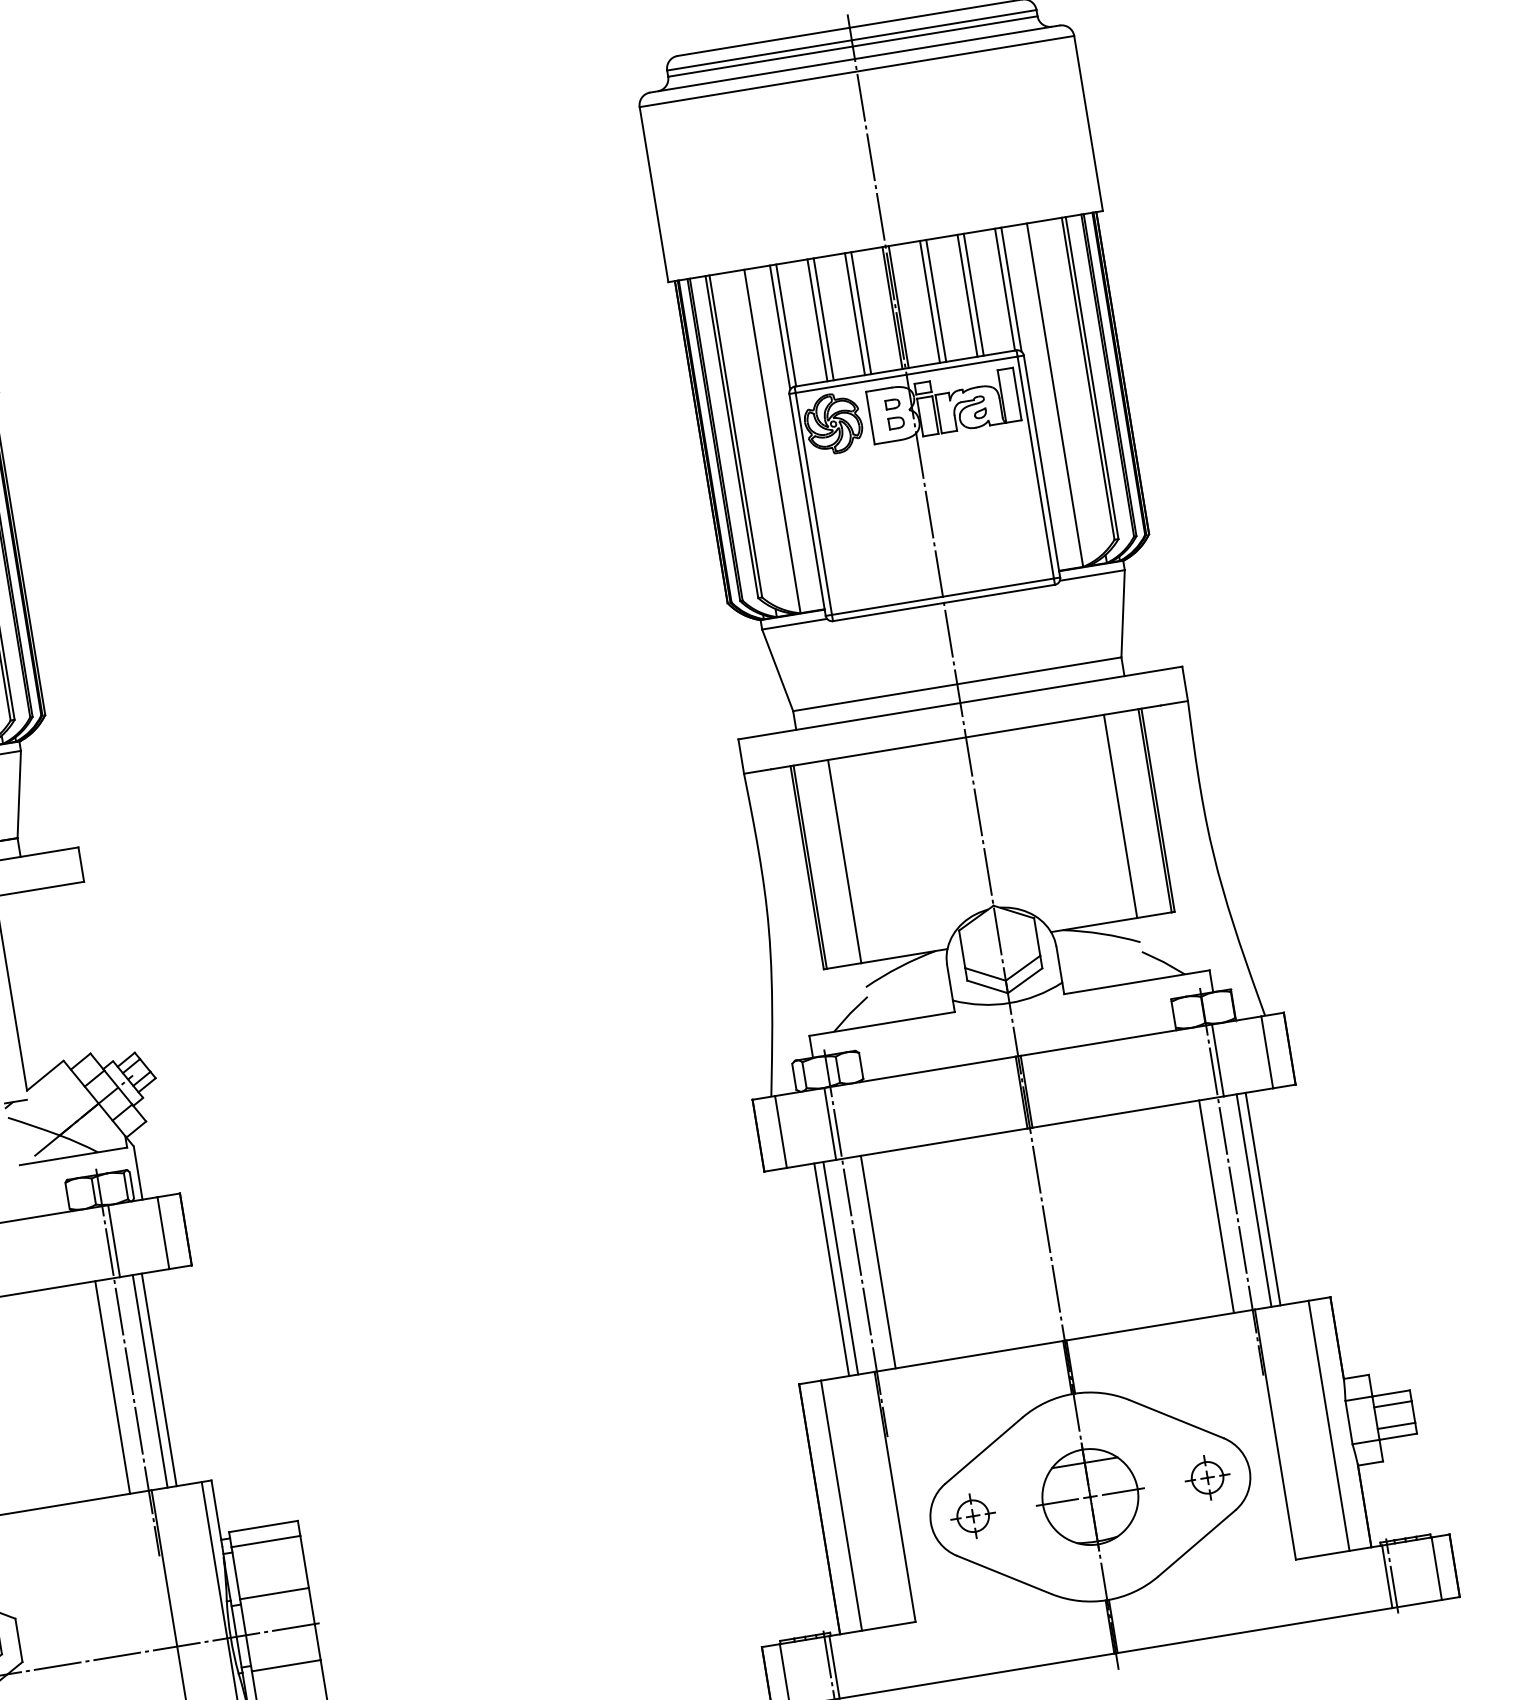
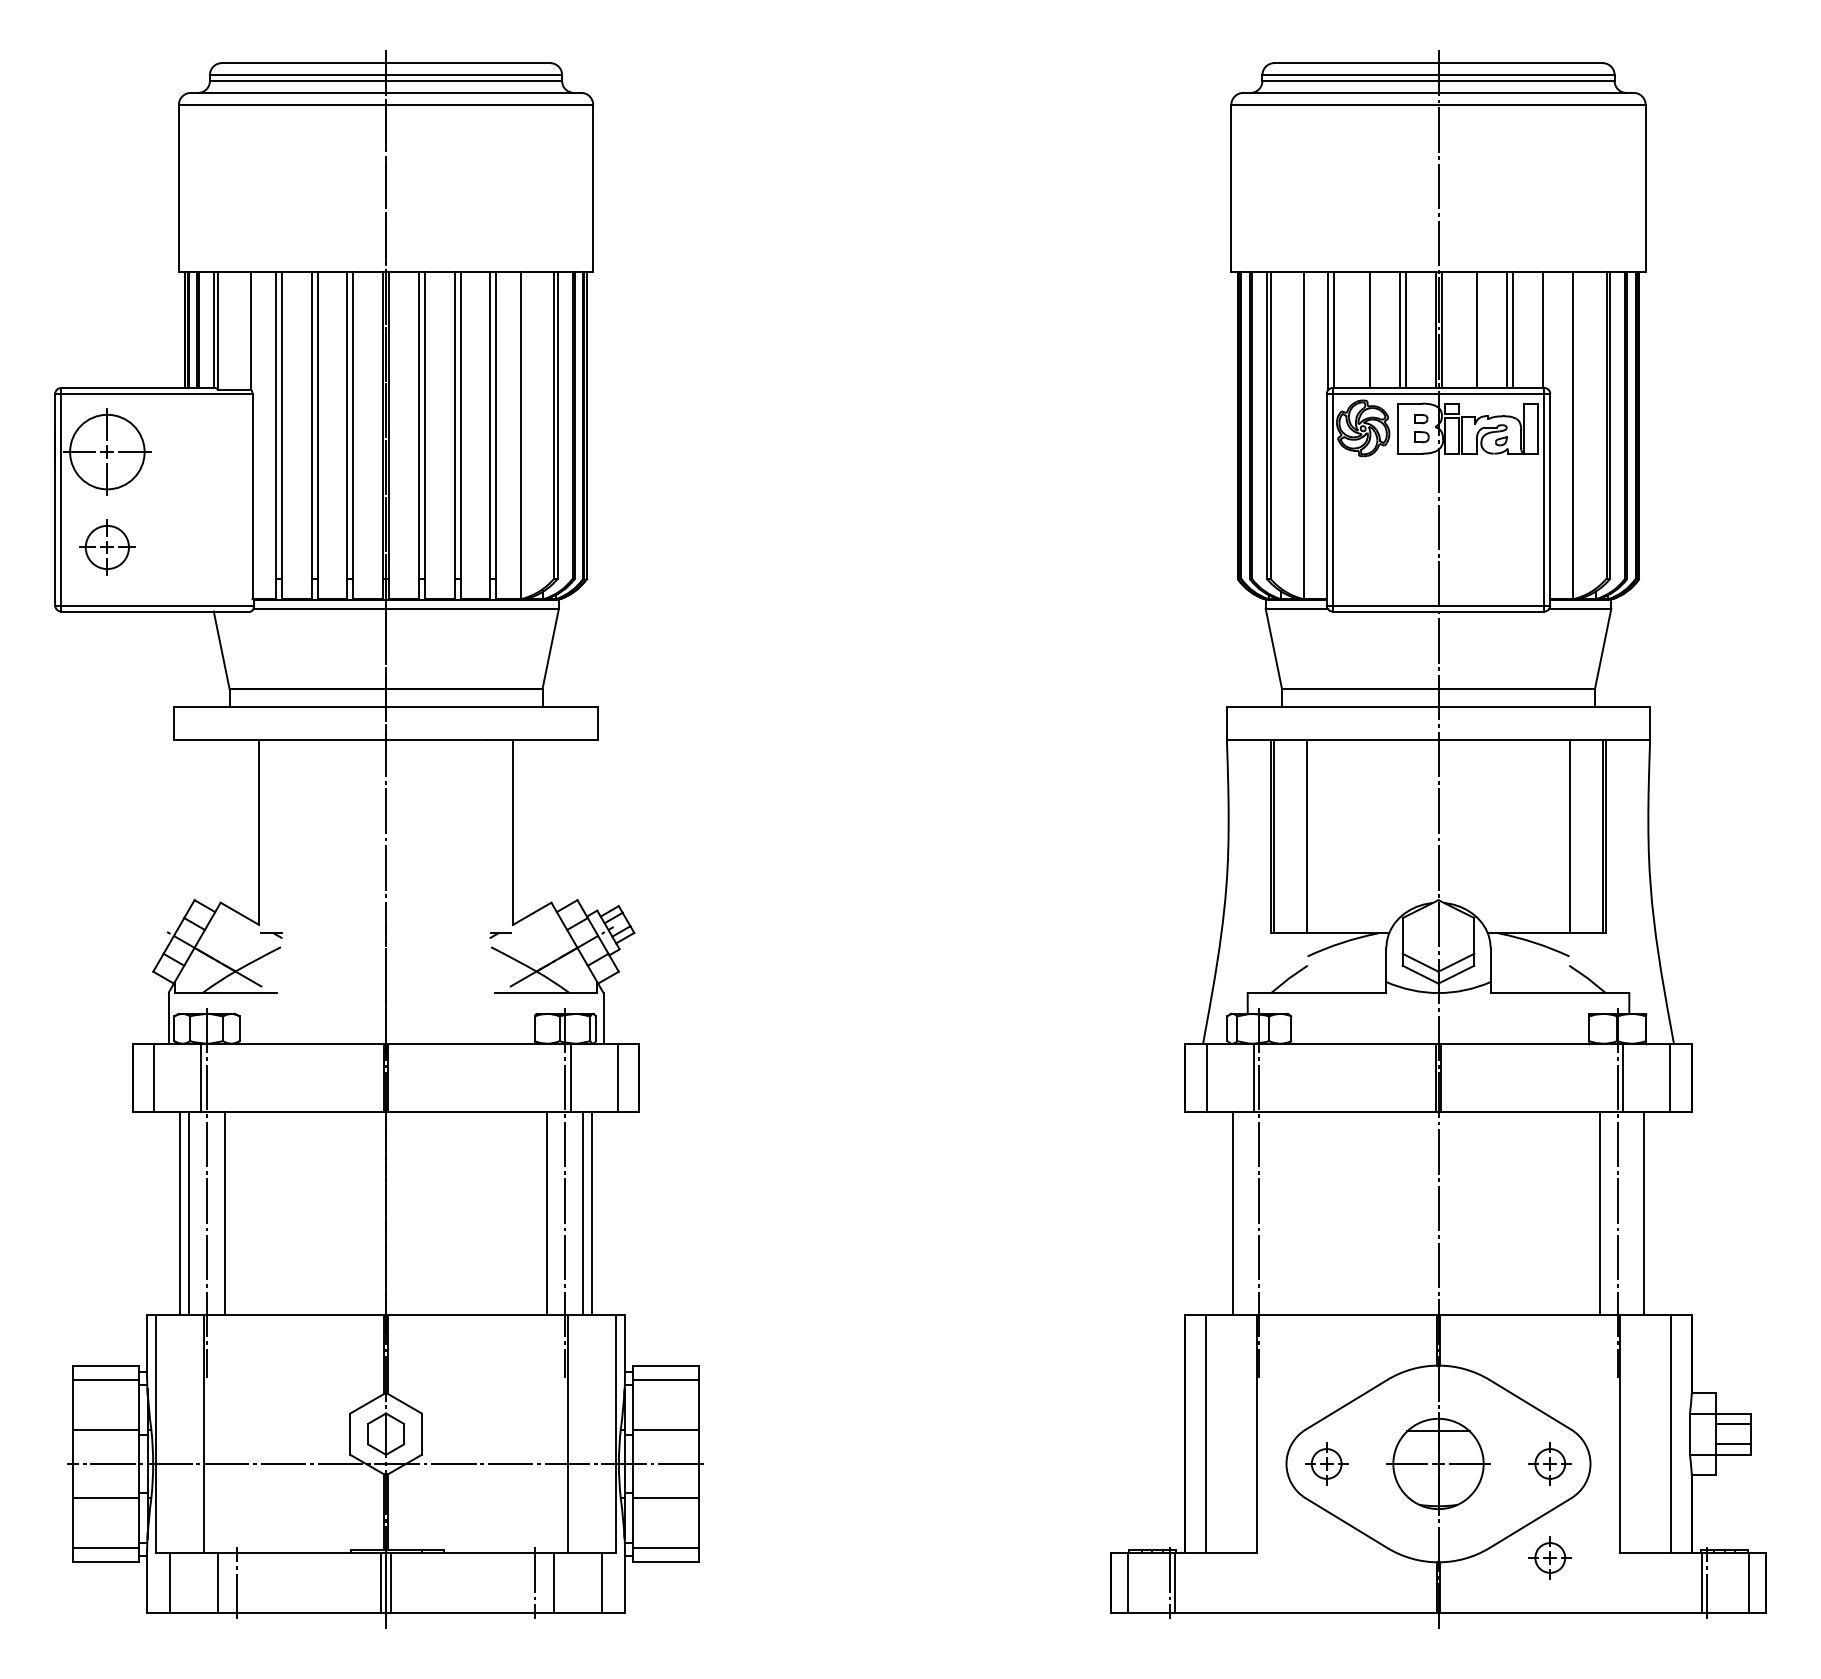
line: (1011, 289) -> (1548, 330), removed
line: (930, 301) -> (1471, 329), removed
line: (817, 319) -> (1364, 329), removed
line: (1253, 1200) -> (1635, 1213), removed
line: (878, 1261) -> (1277, 1213), removed
line: (840, 1268) -> (1241, 1213), removed
part: (1222, 1576) -> (1549, 1557), added

